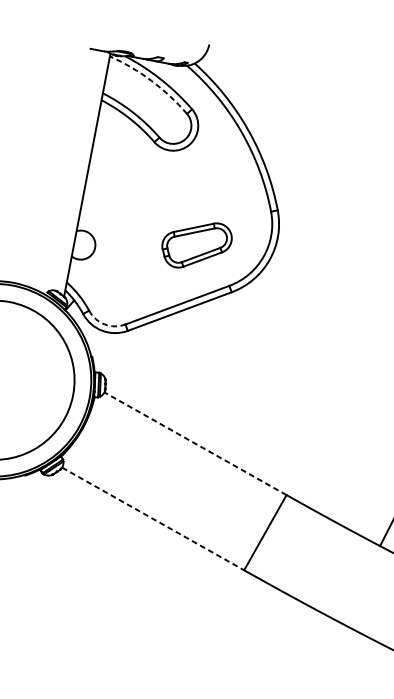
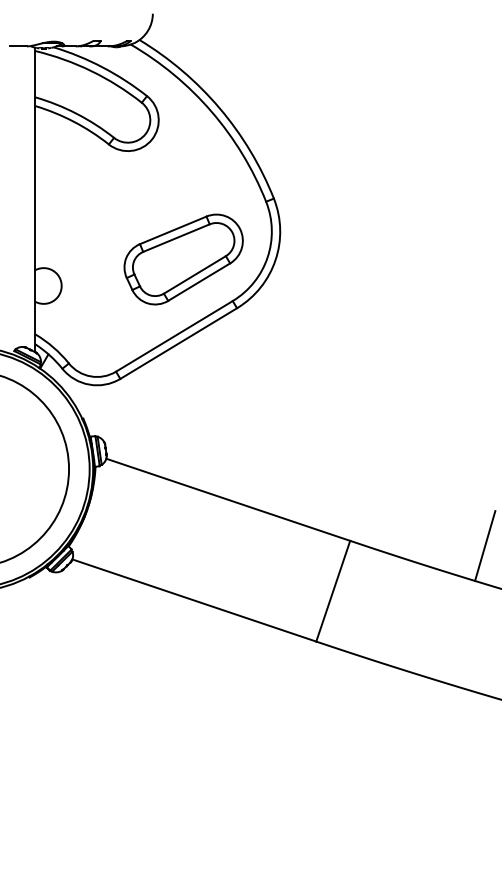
arc: (151, 81) -> (91, 71), dashed -> solid
part: (196, 245) -> (183, 259), size x1.43
arc: (104, 324) -> (90, 376), dashed -> solid
line: (195, 443) -> (228, 499), dashed -> solid
line: (153, 518) -> (194, 600), dashed -> solid

